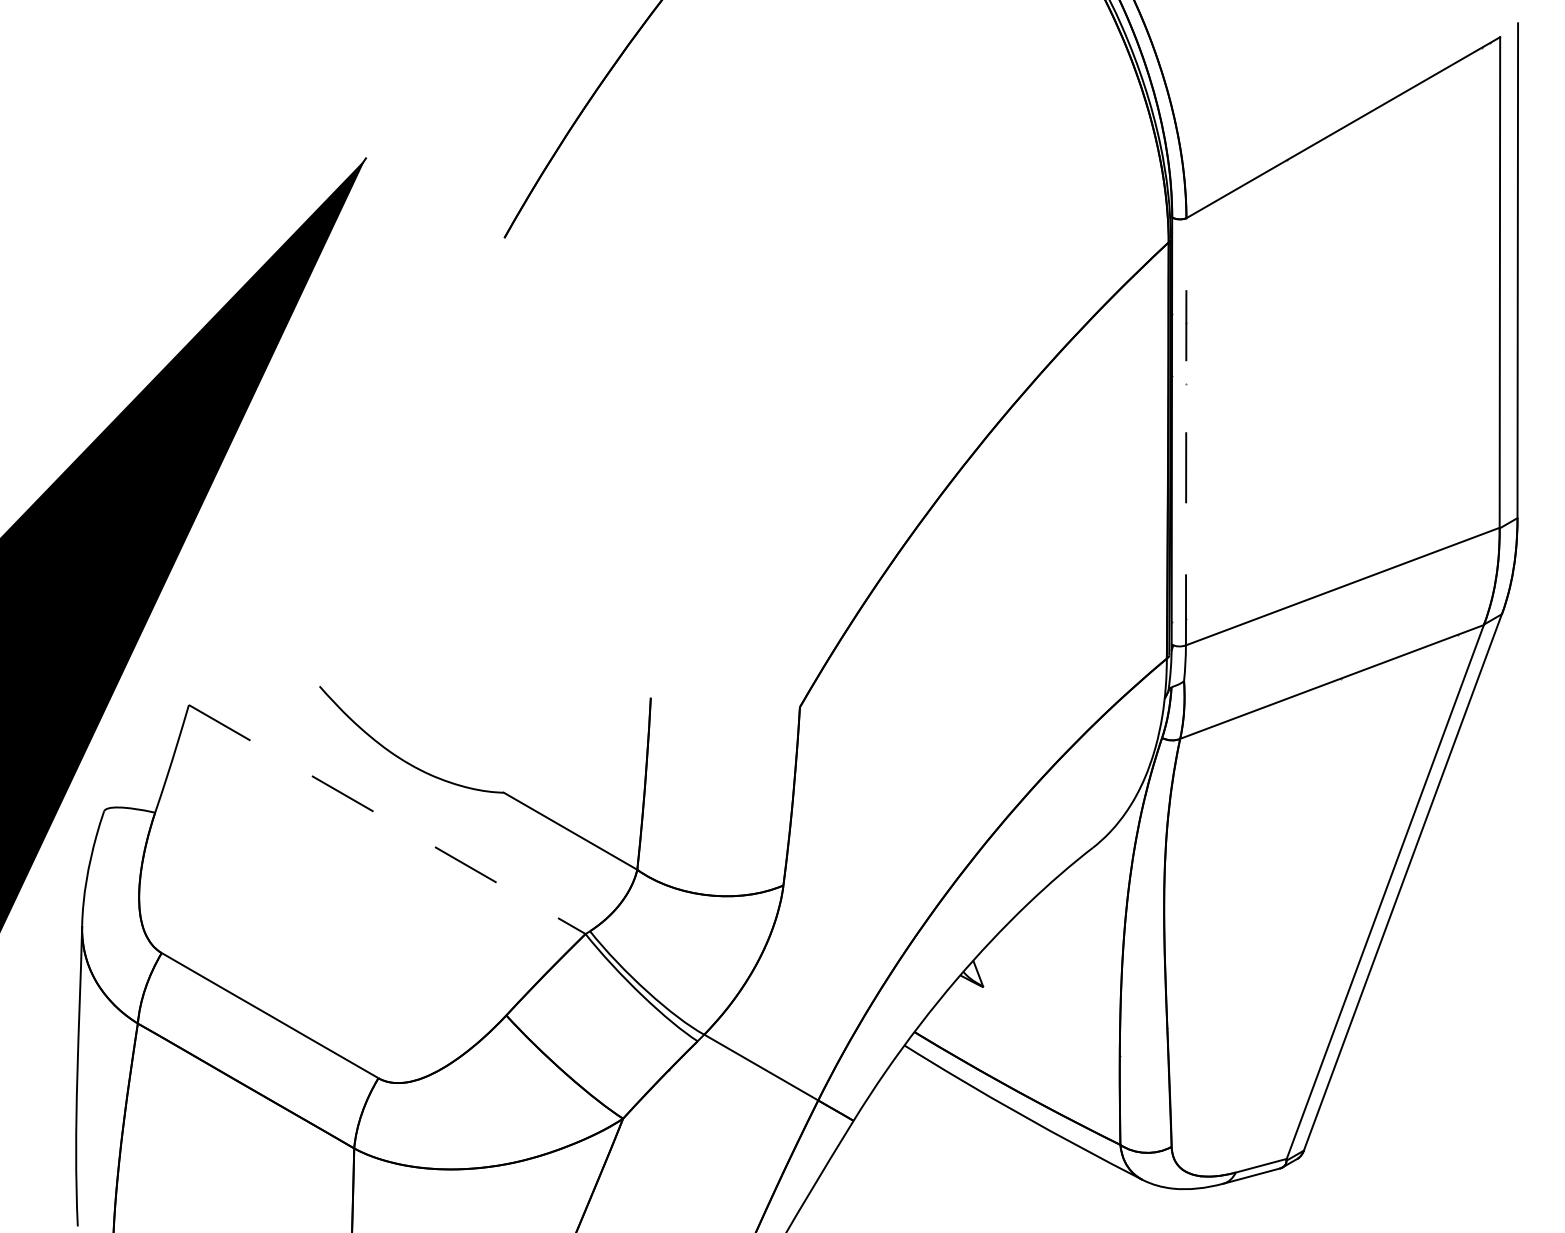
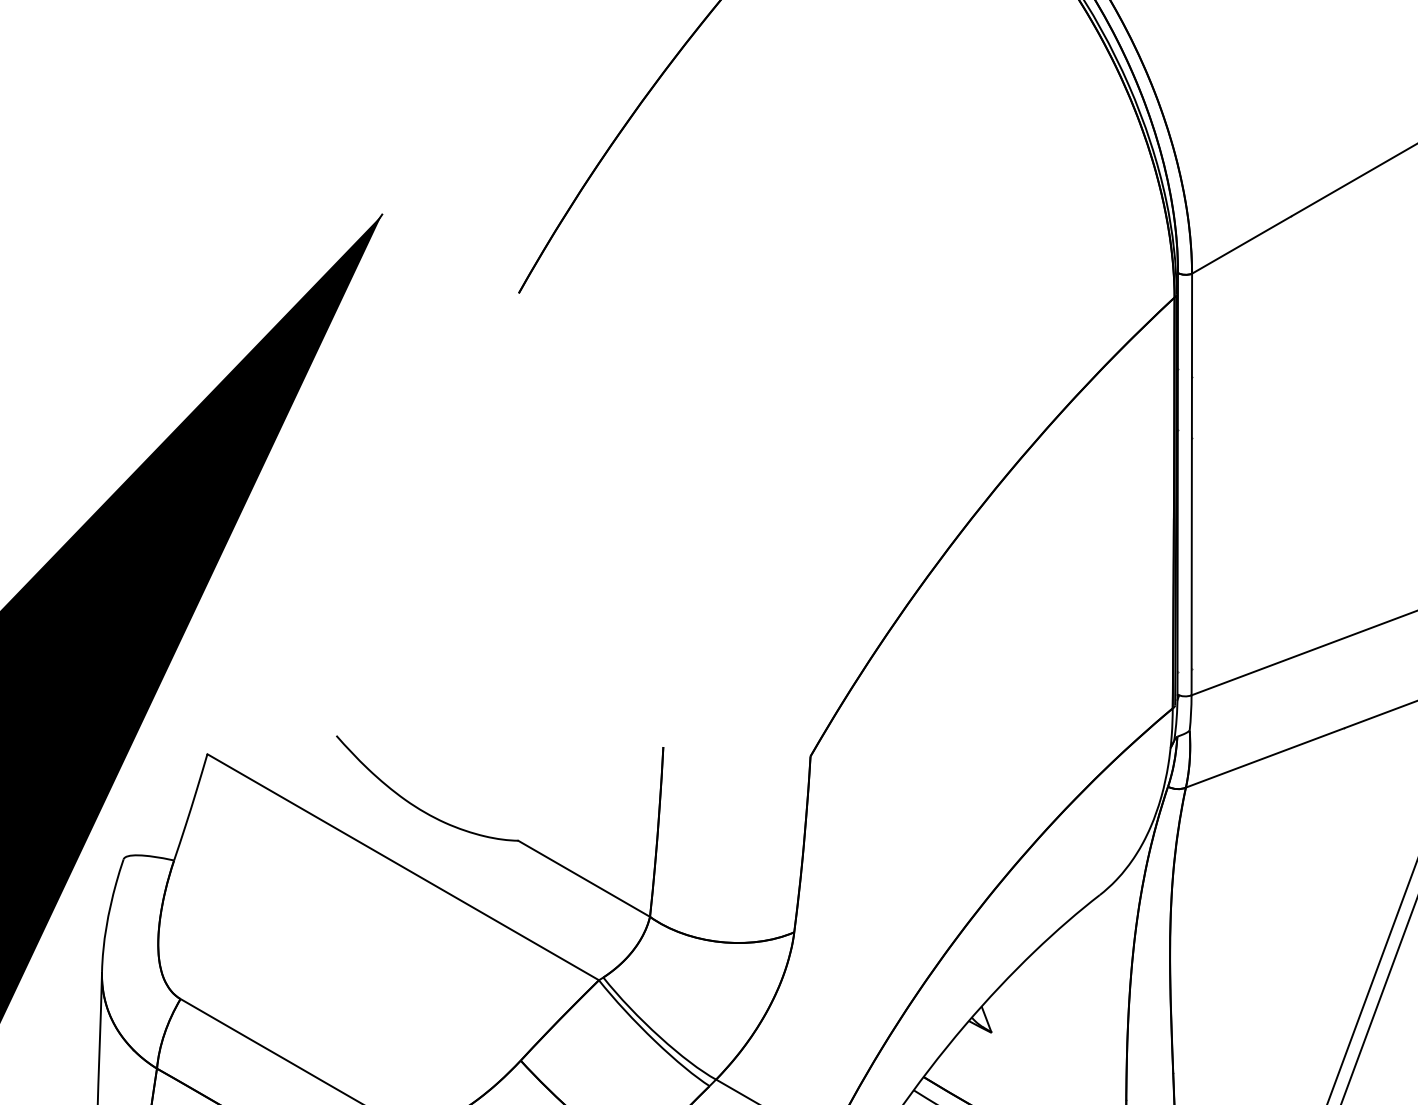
line: (1186, 431) -> (1192, 484), dashed -> solid
line: (387, 819) -> (403, 867), dashed -> solid

